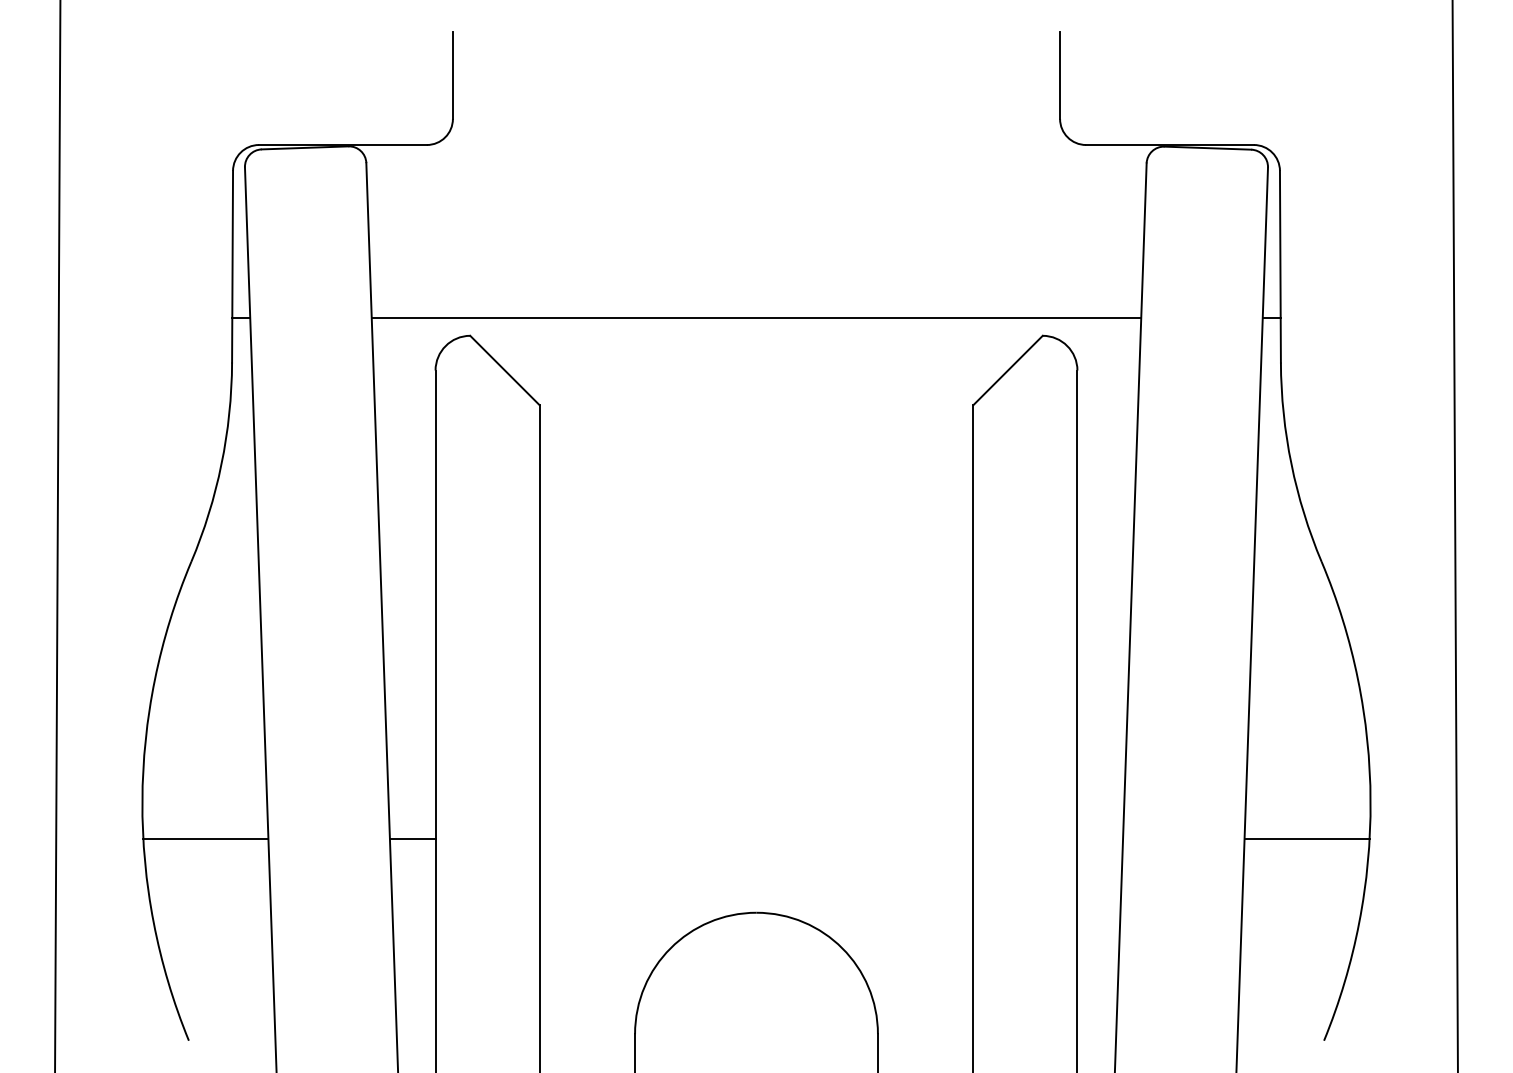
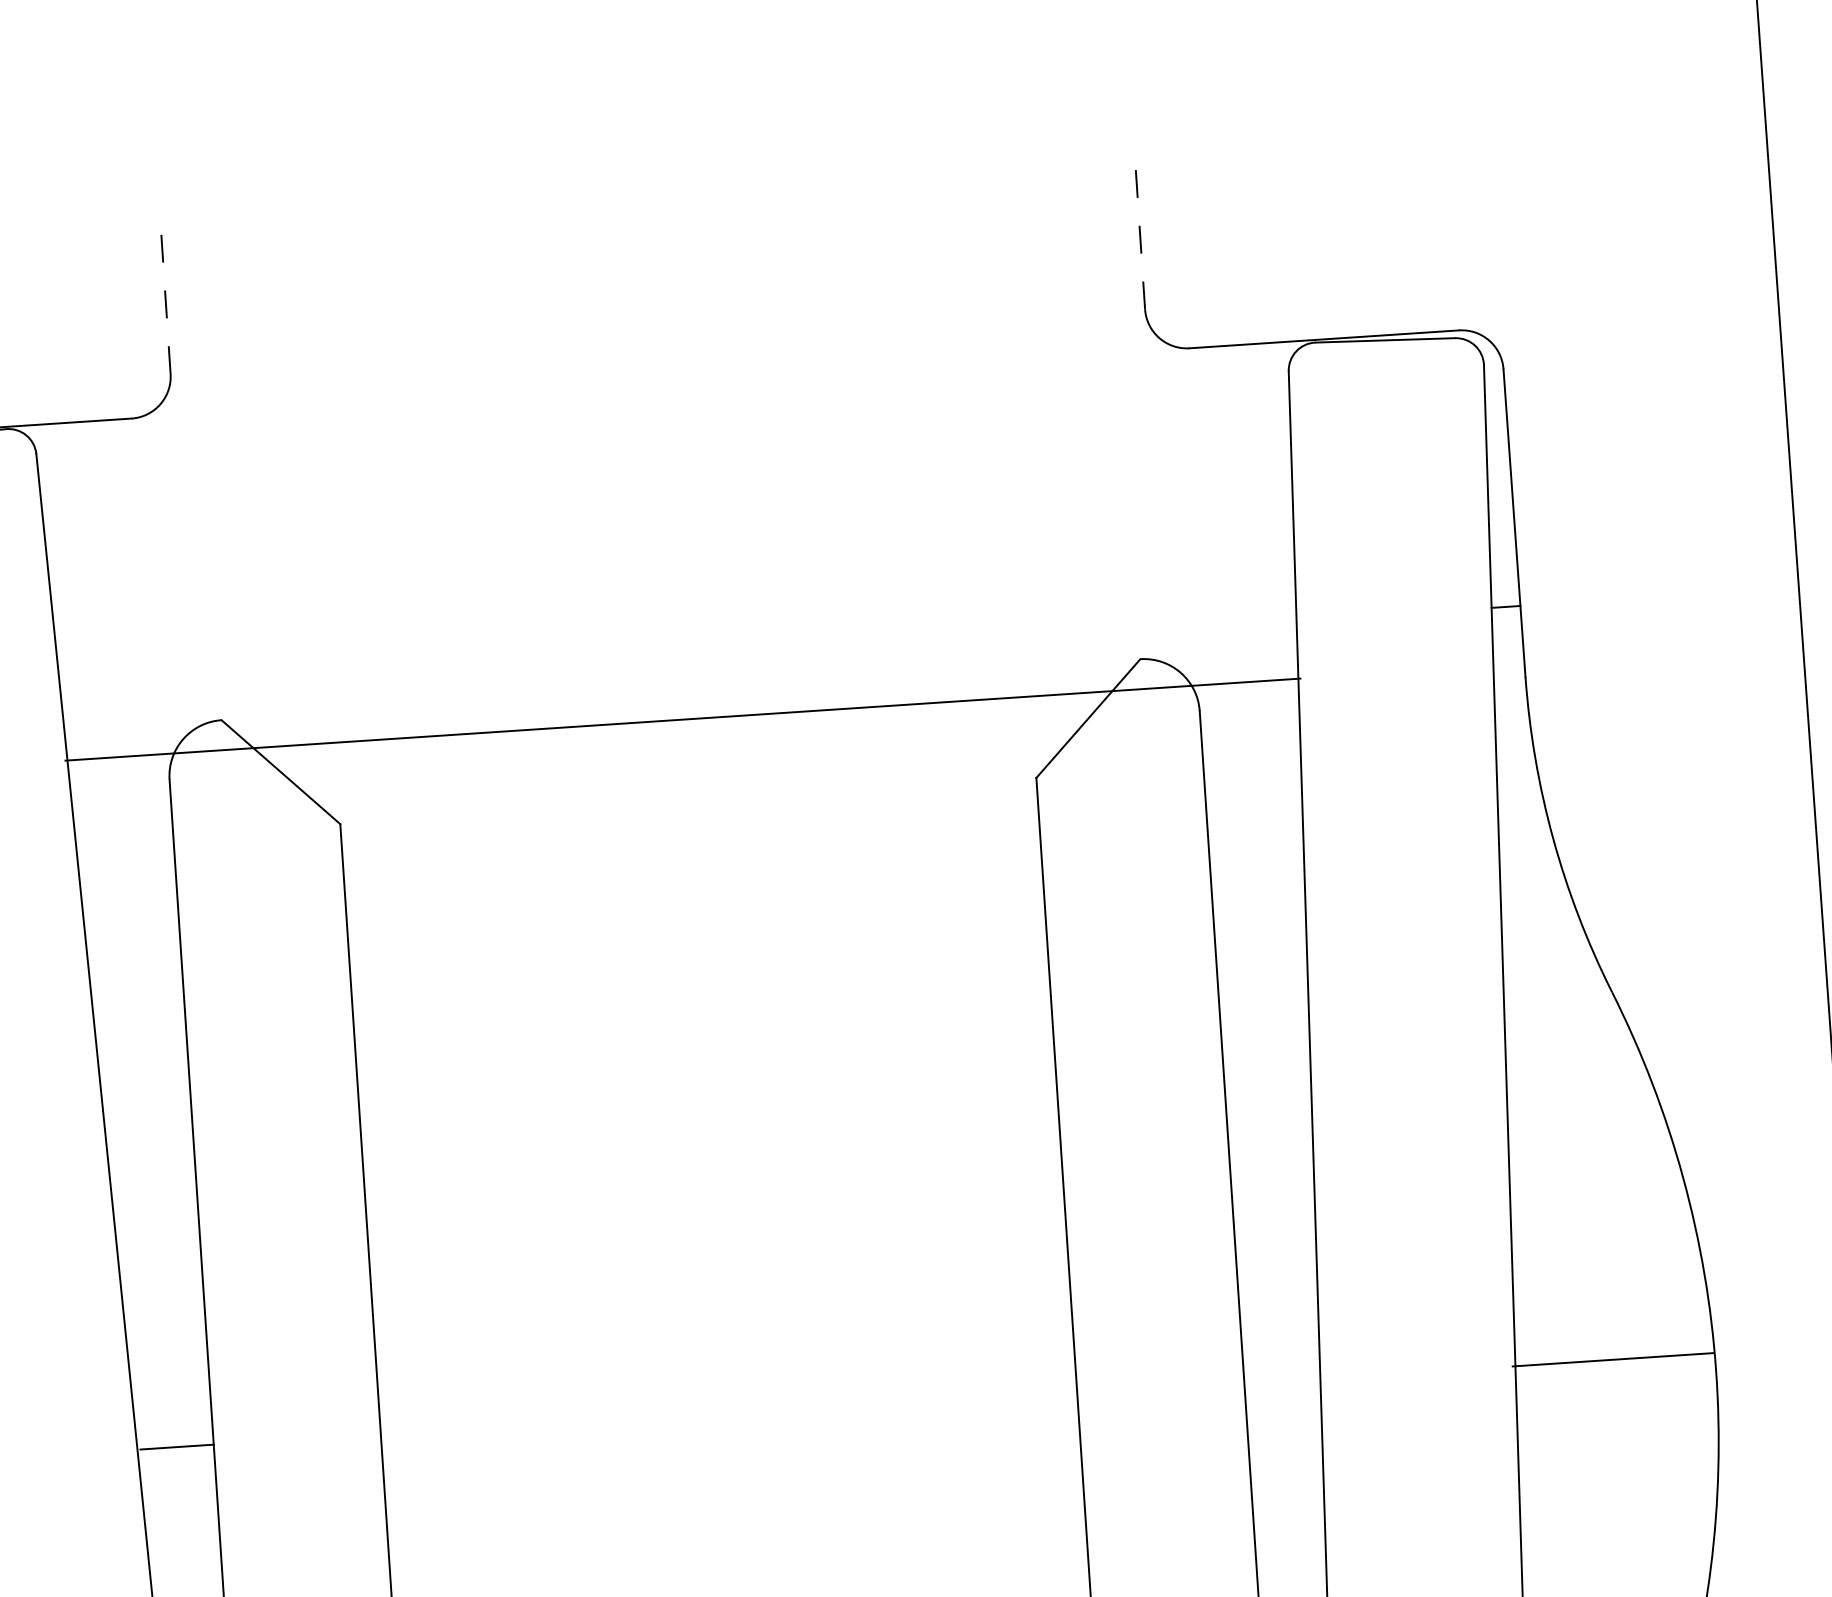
line: (1060, 75) -> (1141, 239), solid -> dashed
line: (452, 76) -> (165, 305), solid -> dashed
line: (756, 318) -> (682, 719), moved
line: (412, 838) -> (176, 1446), moved
line: (1306, 838) -> (1612, 1359), moved

